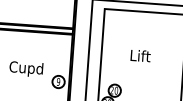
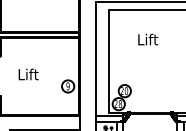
text: (141, 55) -> (148, 39), moved
text: (25, 68) -> (34, 75), Cupd -> Lift

